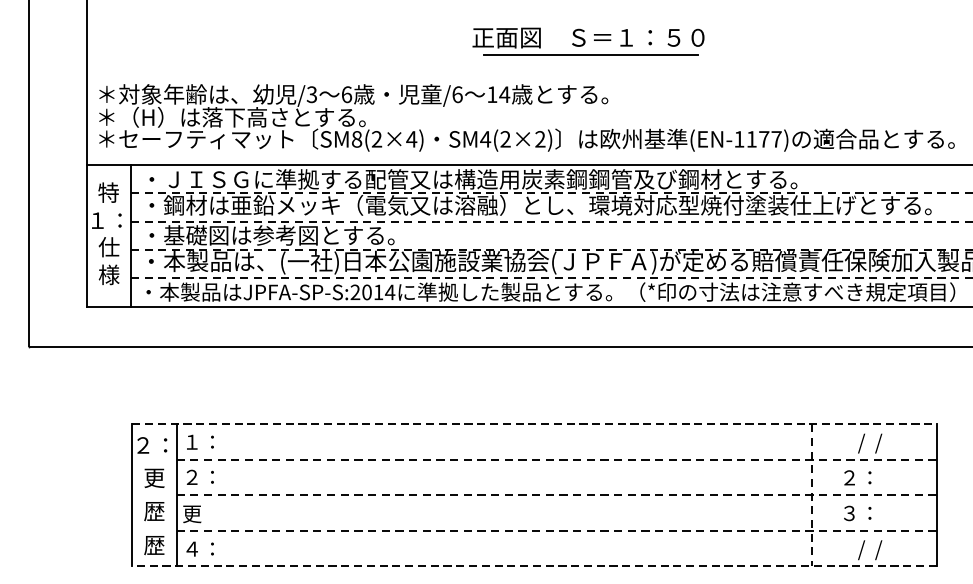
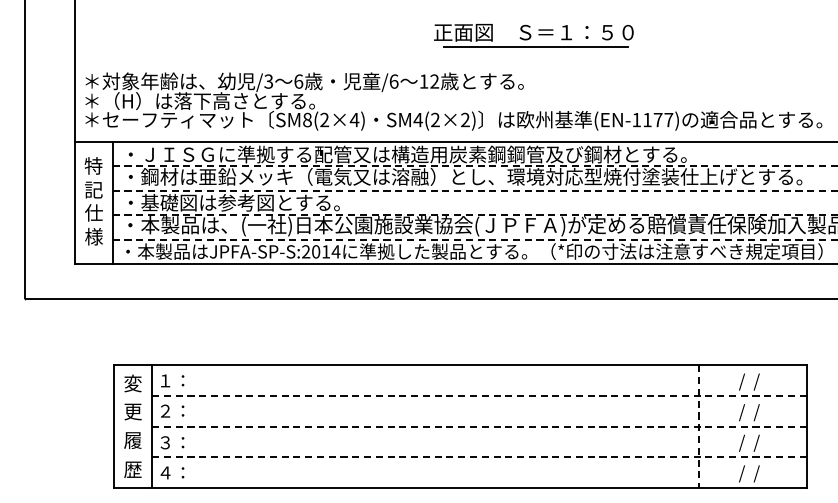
part: (588, 41) -> (533, 35), moved
text: (504, 94) -> (434, 81), 14 -> 12
text: (106, 220) -> (91, 189), １： -> 記
line: (534, 424) -> (460, 365), dashed -> solid
text: (151, 445) -> (130, 383), ２： -> 変
text: (863, 478) -> (743, 412), ２： -> /  /
text: (154, 511) -> (133, 440), 歴 -> 履
text: (197, 513) -> (170, 442), 更 -> ３：
text: (863, 513) -> (743, 442), ３： -> /  /
line: (533, 566) -> (459, 487), dashed -> solid

